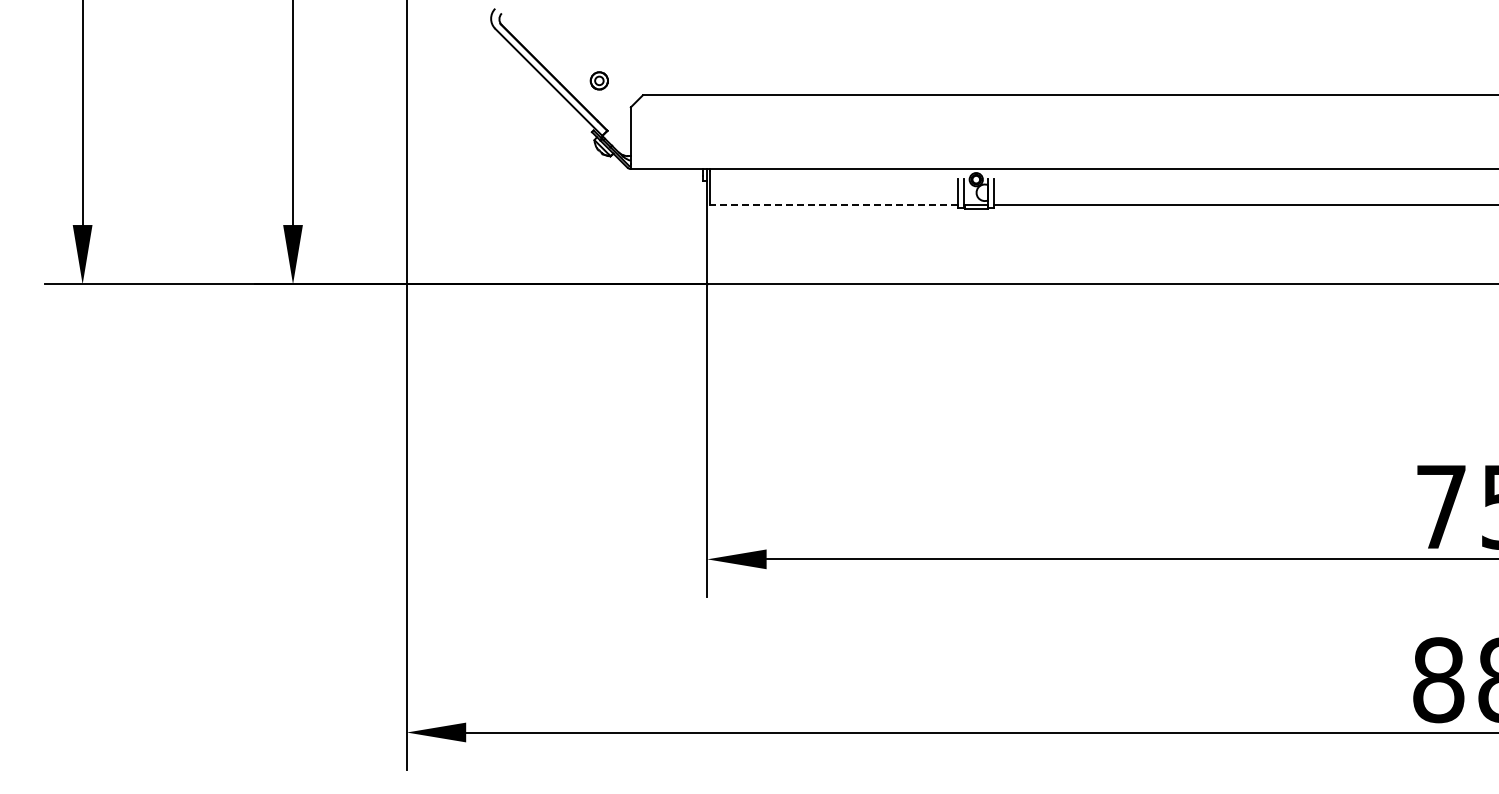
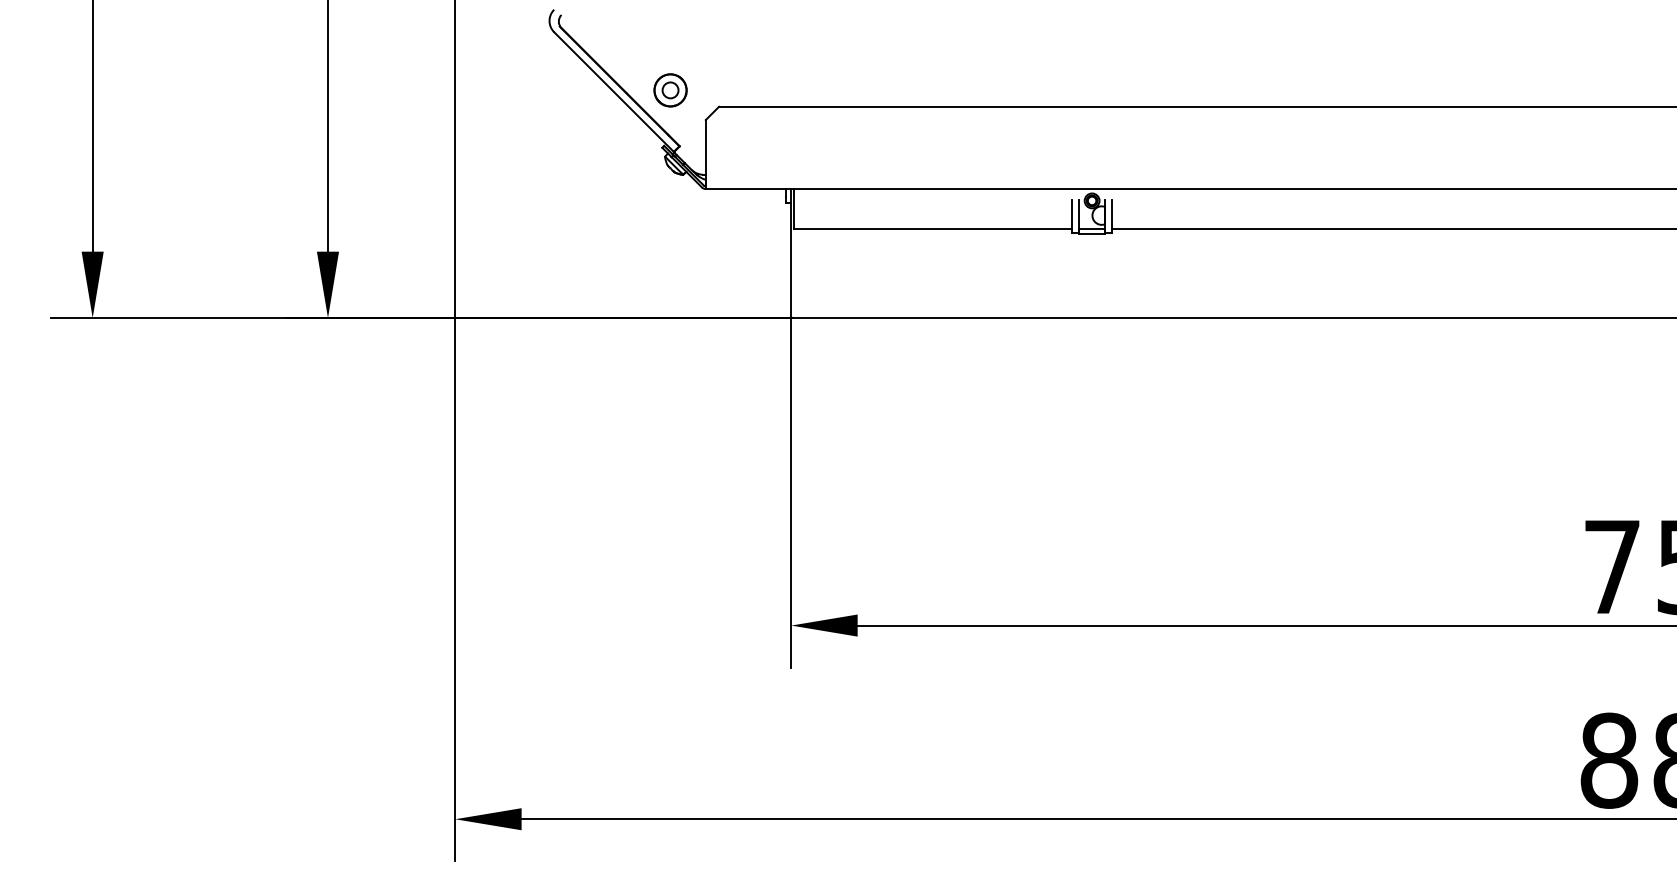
part: (599, 80) -> (670, 90), size x1.67
line: (833, 204) -> (932, 228), dashed -> solid

